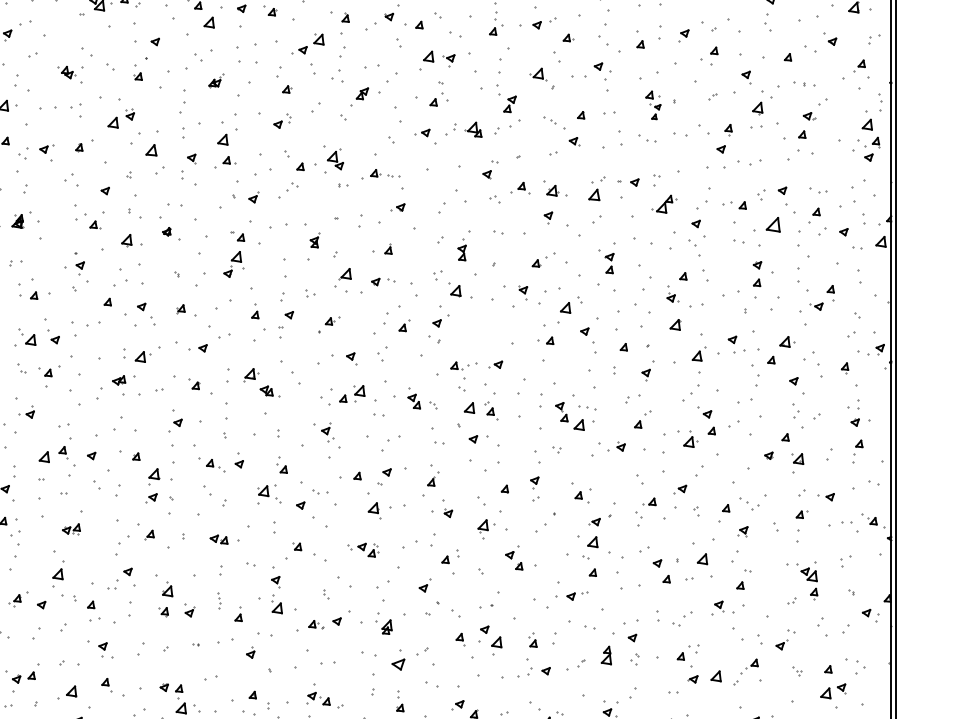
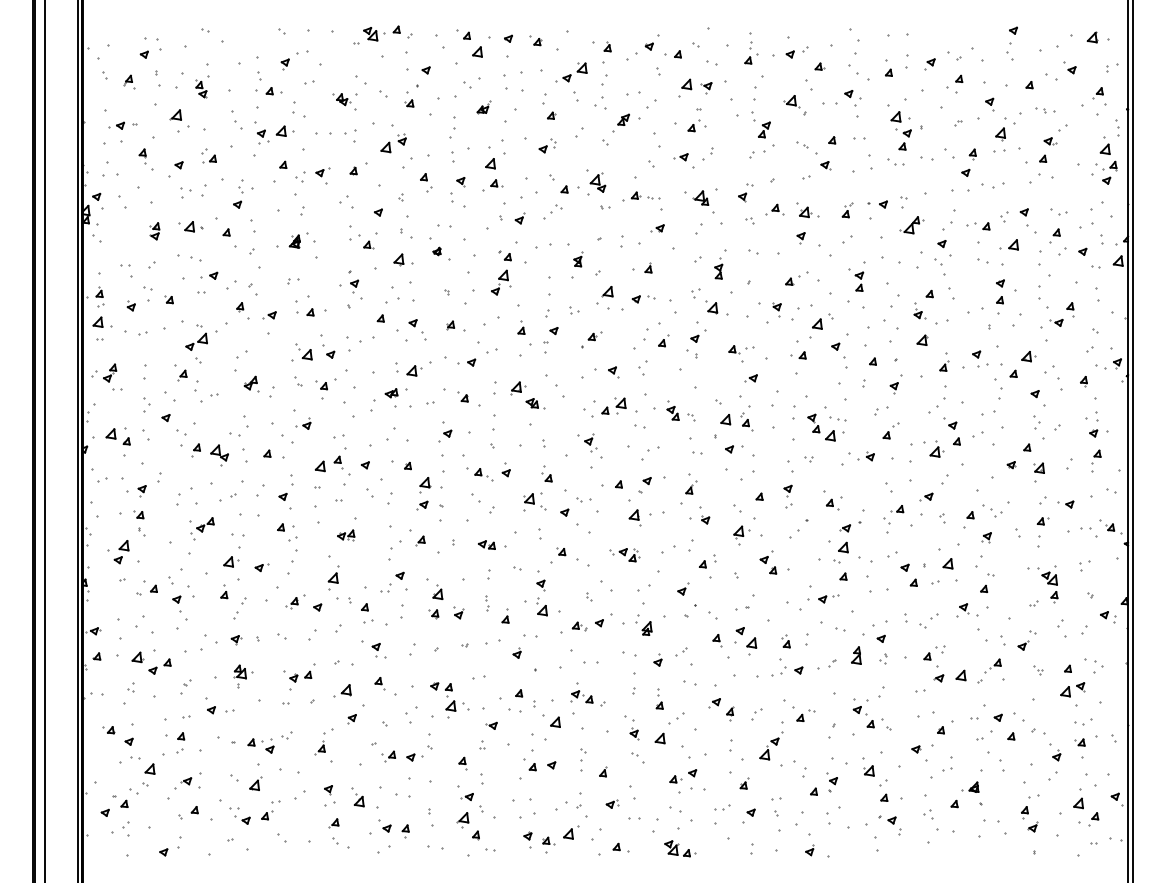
part: (652, 104) -> (900, 130), size x1.43
part: (473, 129) -> (700, 197), moved
part: (155, 159) -> (426, 182), size x0.62
part: (597, 188) -> (847, 210), size x0.62
part: (765, 224) -> (1008, 244), size x0.71
part: (698, 347) -> (944, 361), size x0.71
part: (463, 370) -> (741, 353), moved
part: (397, 659) -> (657, 659), size x0.62

